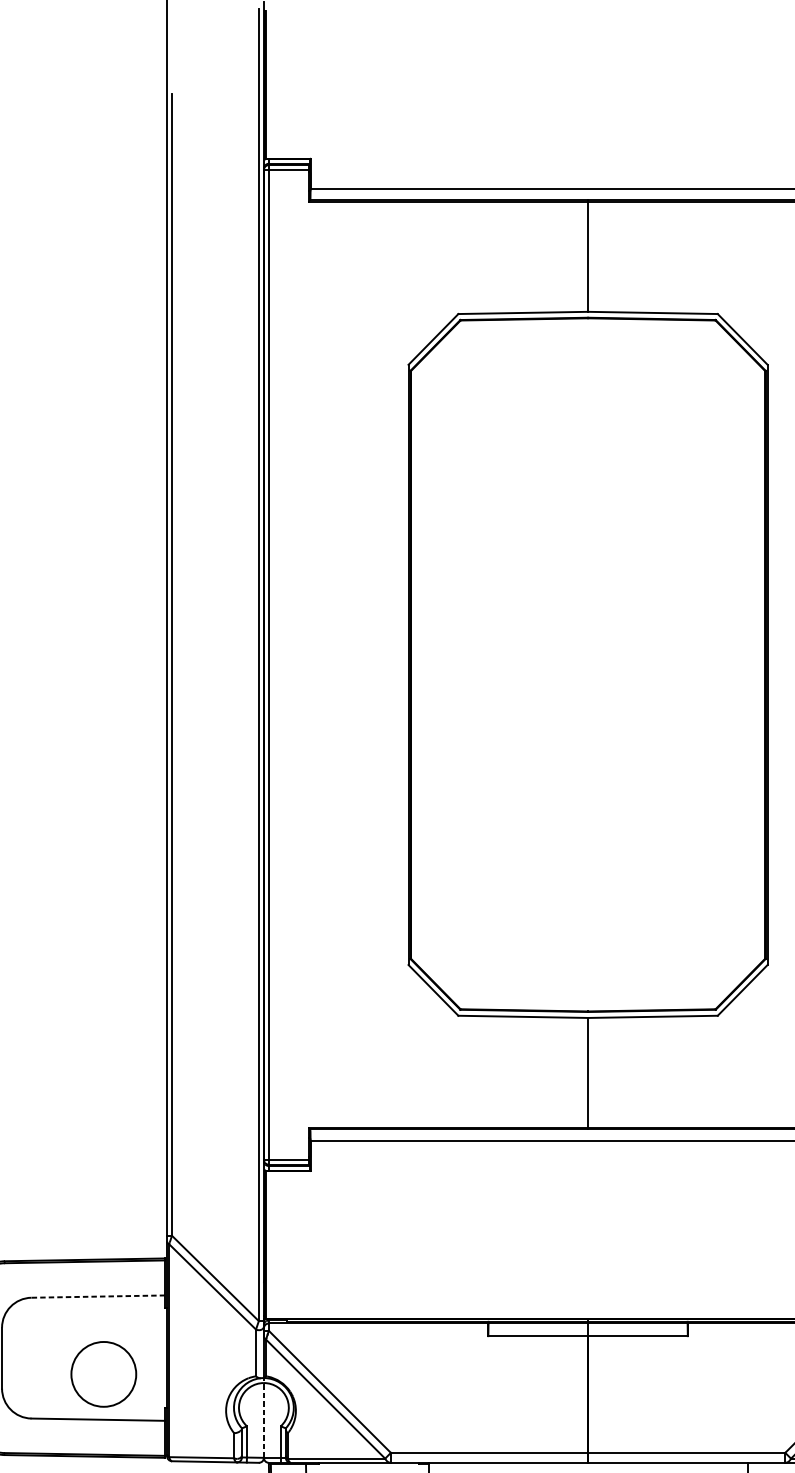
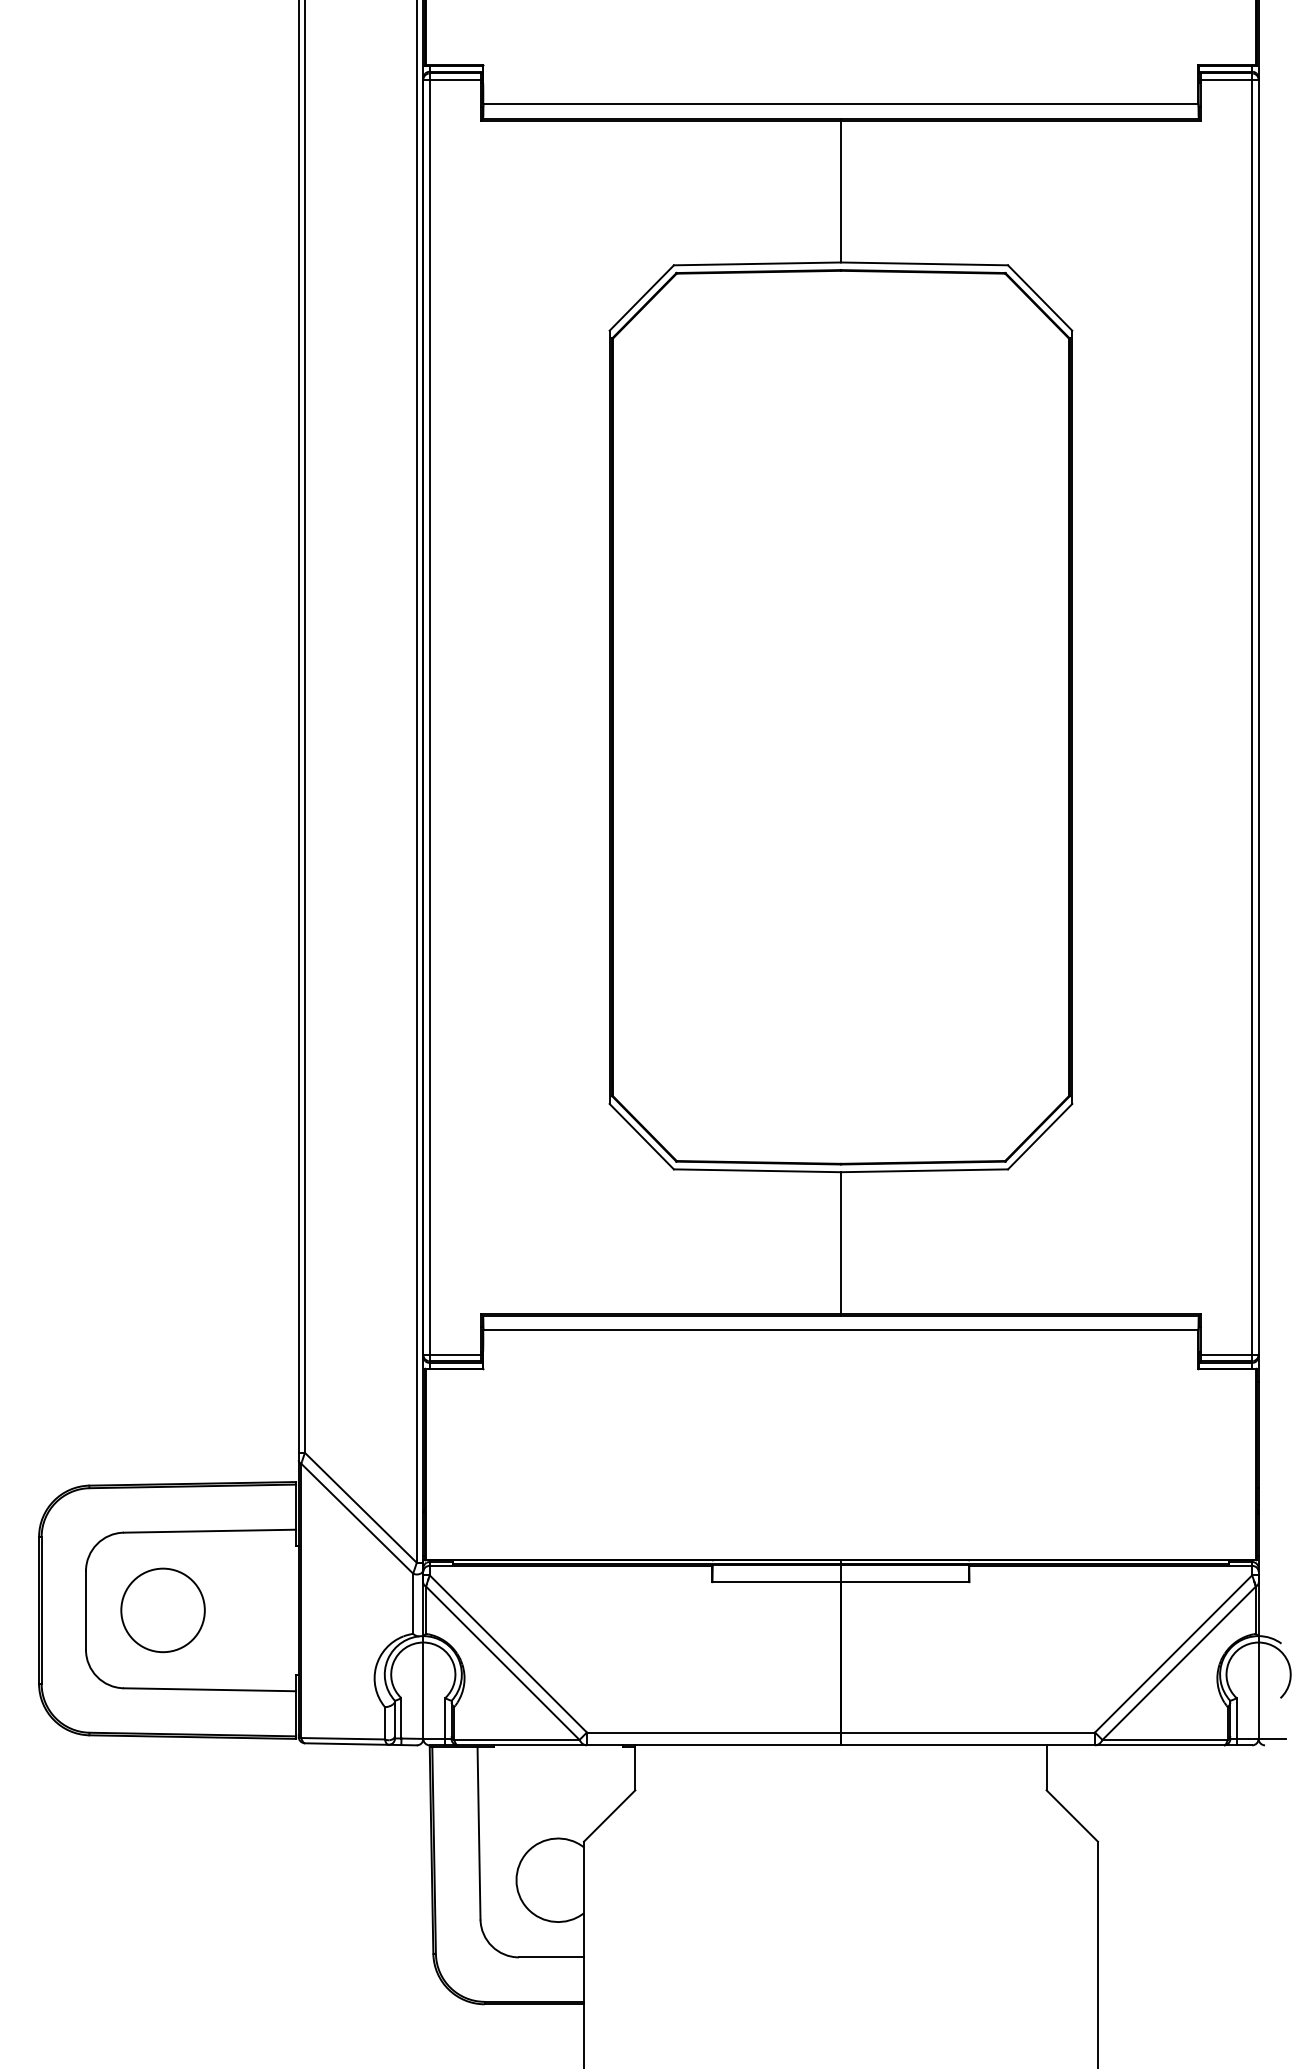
line: (97, 1296) -> (209, 1531), dashed -> solid
circle: (103, 1374) -> (162, 1610), moved
line: (264, 1417) -> (423, 1687), dashed -> solid

